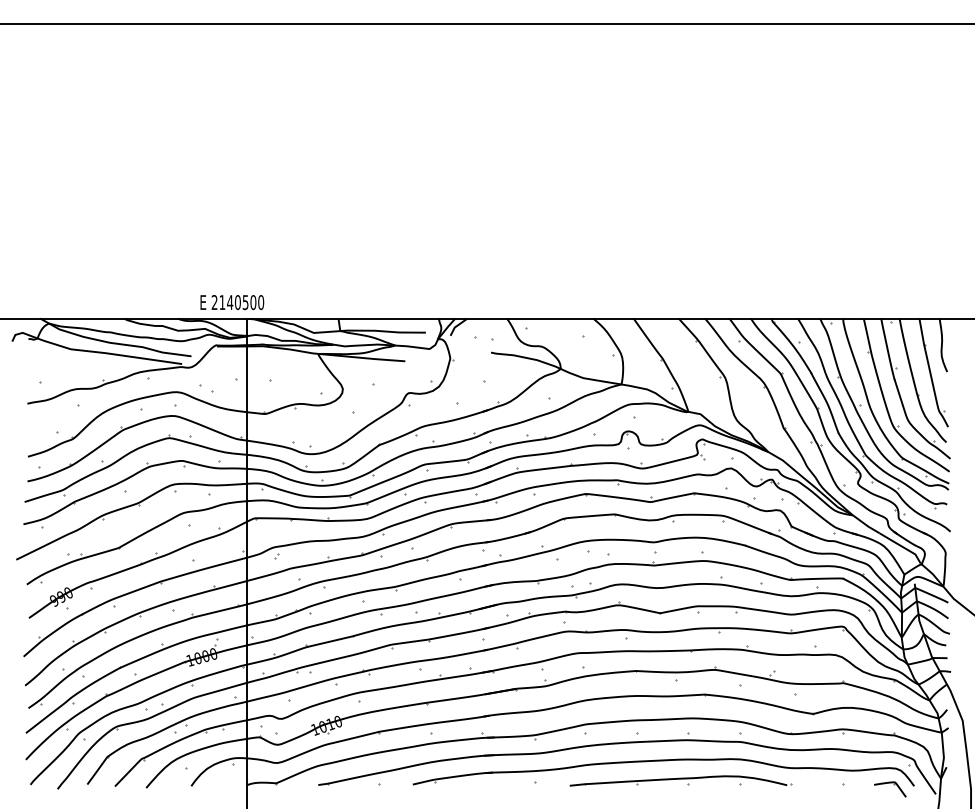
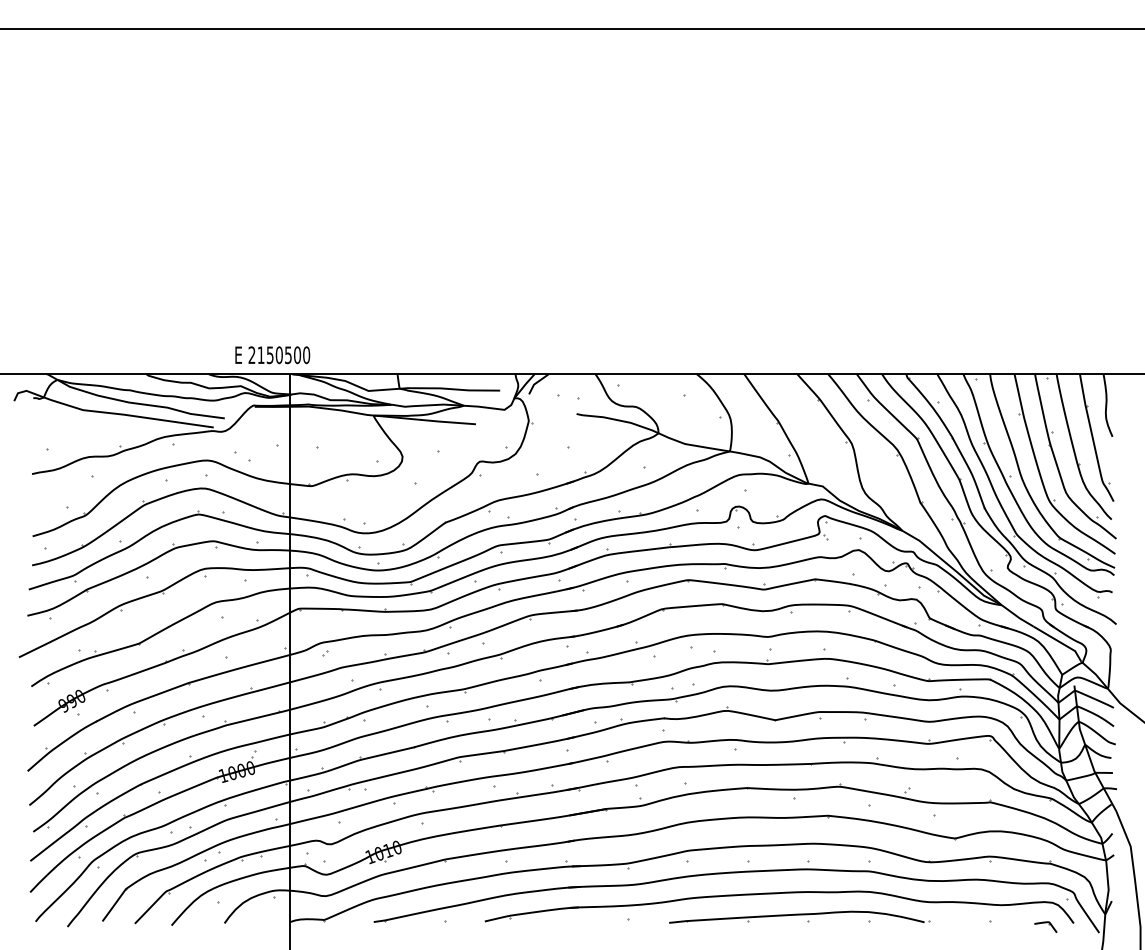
text: (230, 302) -> (270, 355), 2140500 -> 2150500
part: (890, 789) -> (1045, 927), size x0.6

